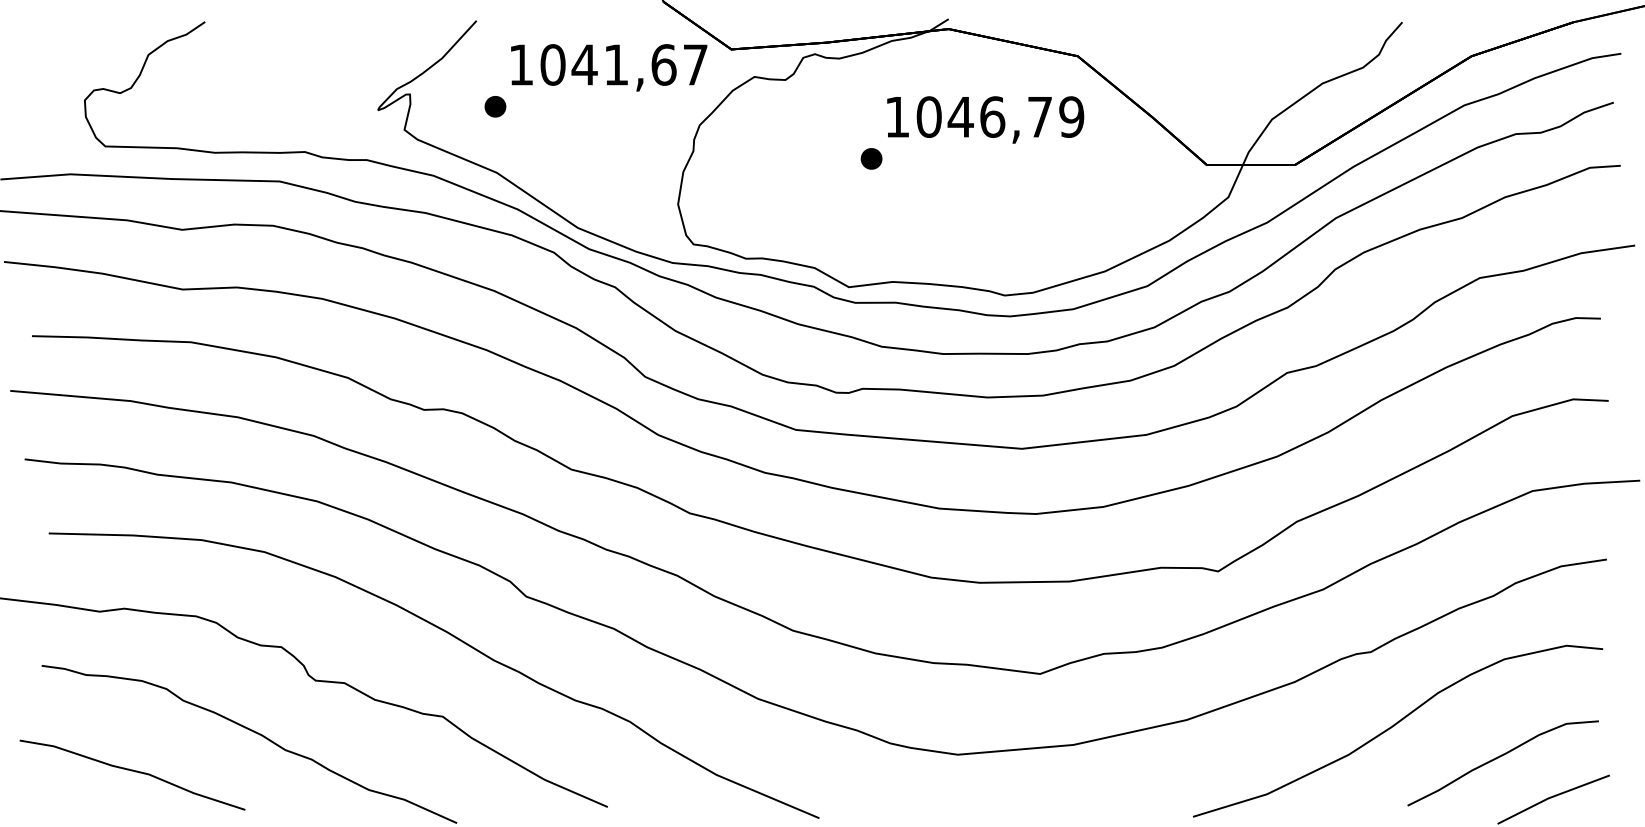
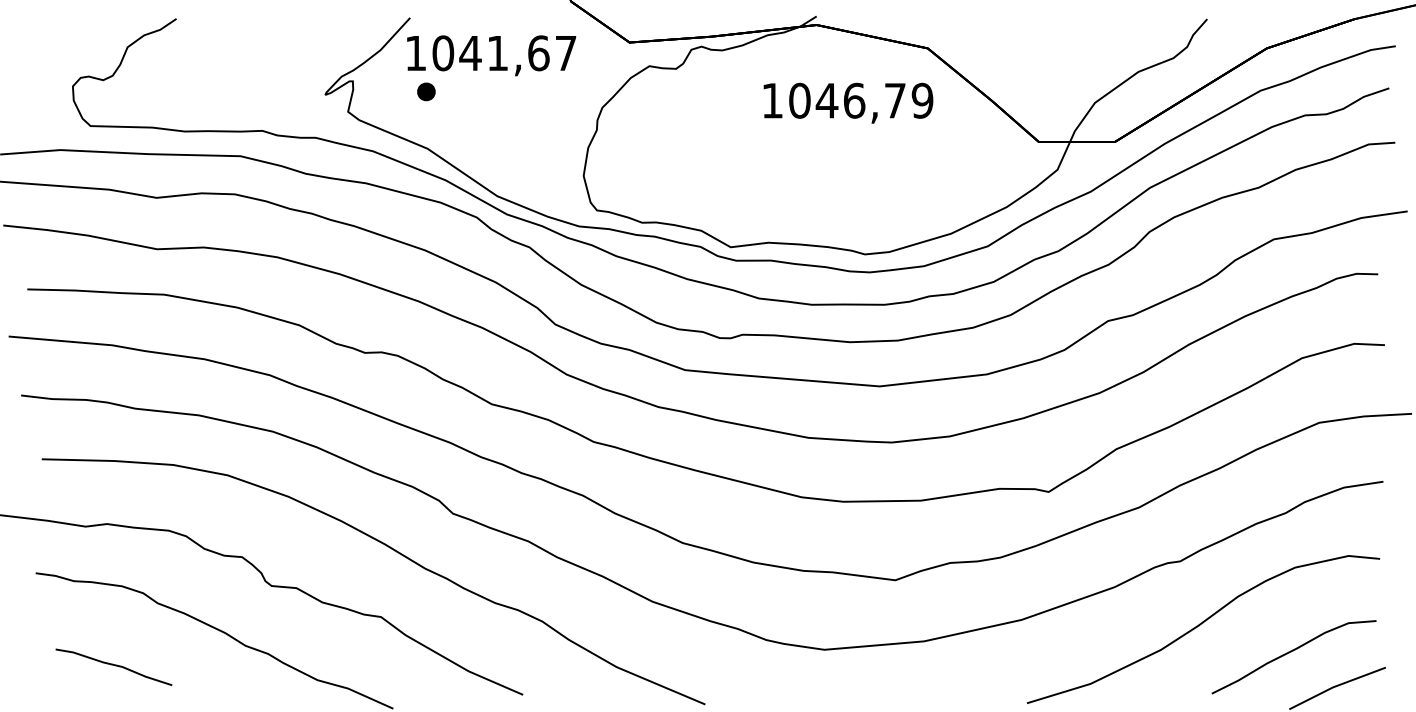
text: (609, 67) -> (491, 55), moved
part: (871, 158) -> (750, 136), removed
part: (132, 774) -> (113, 666), size x0.6

